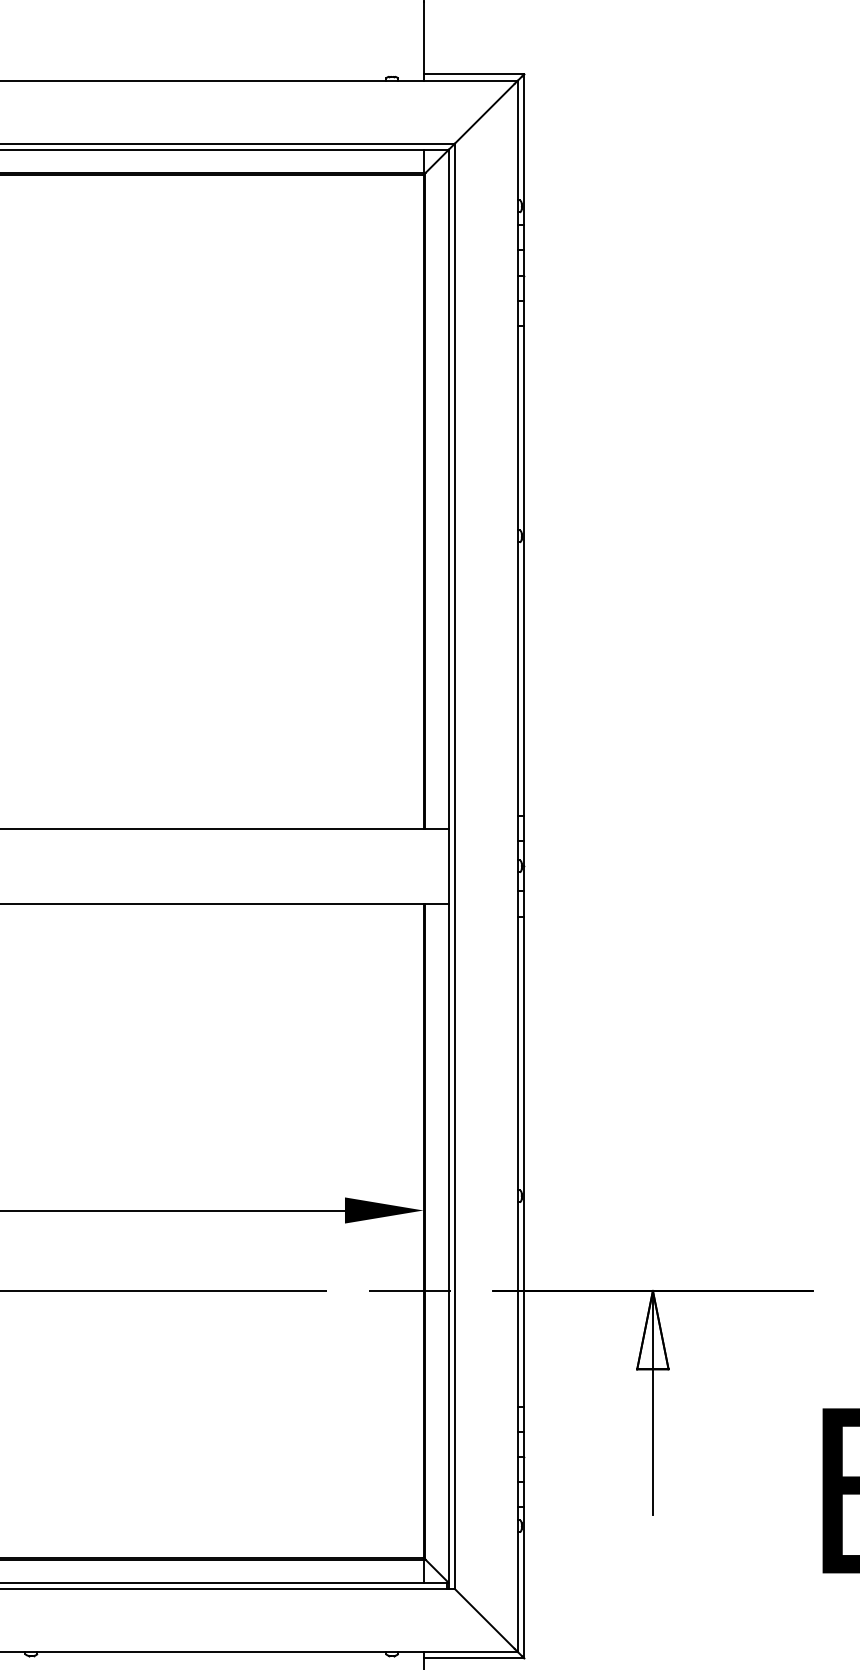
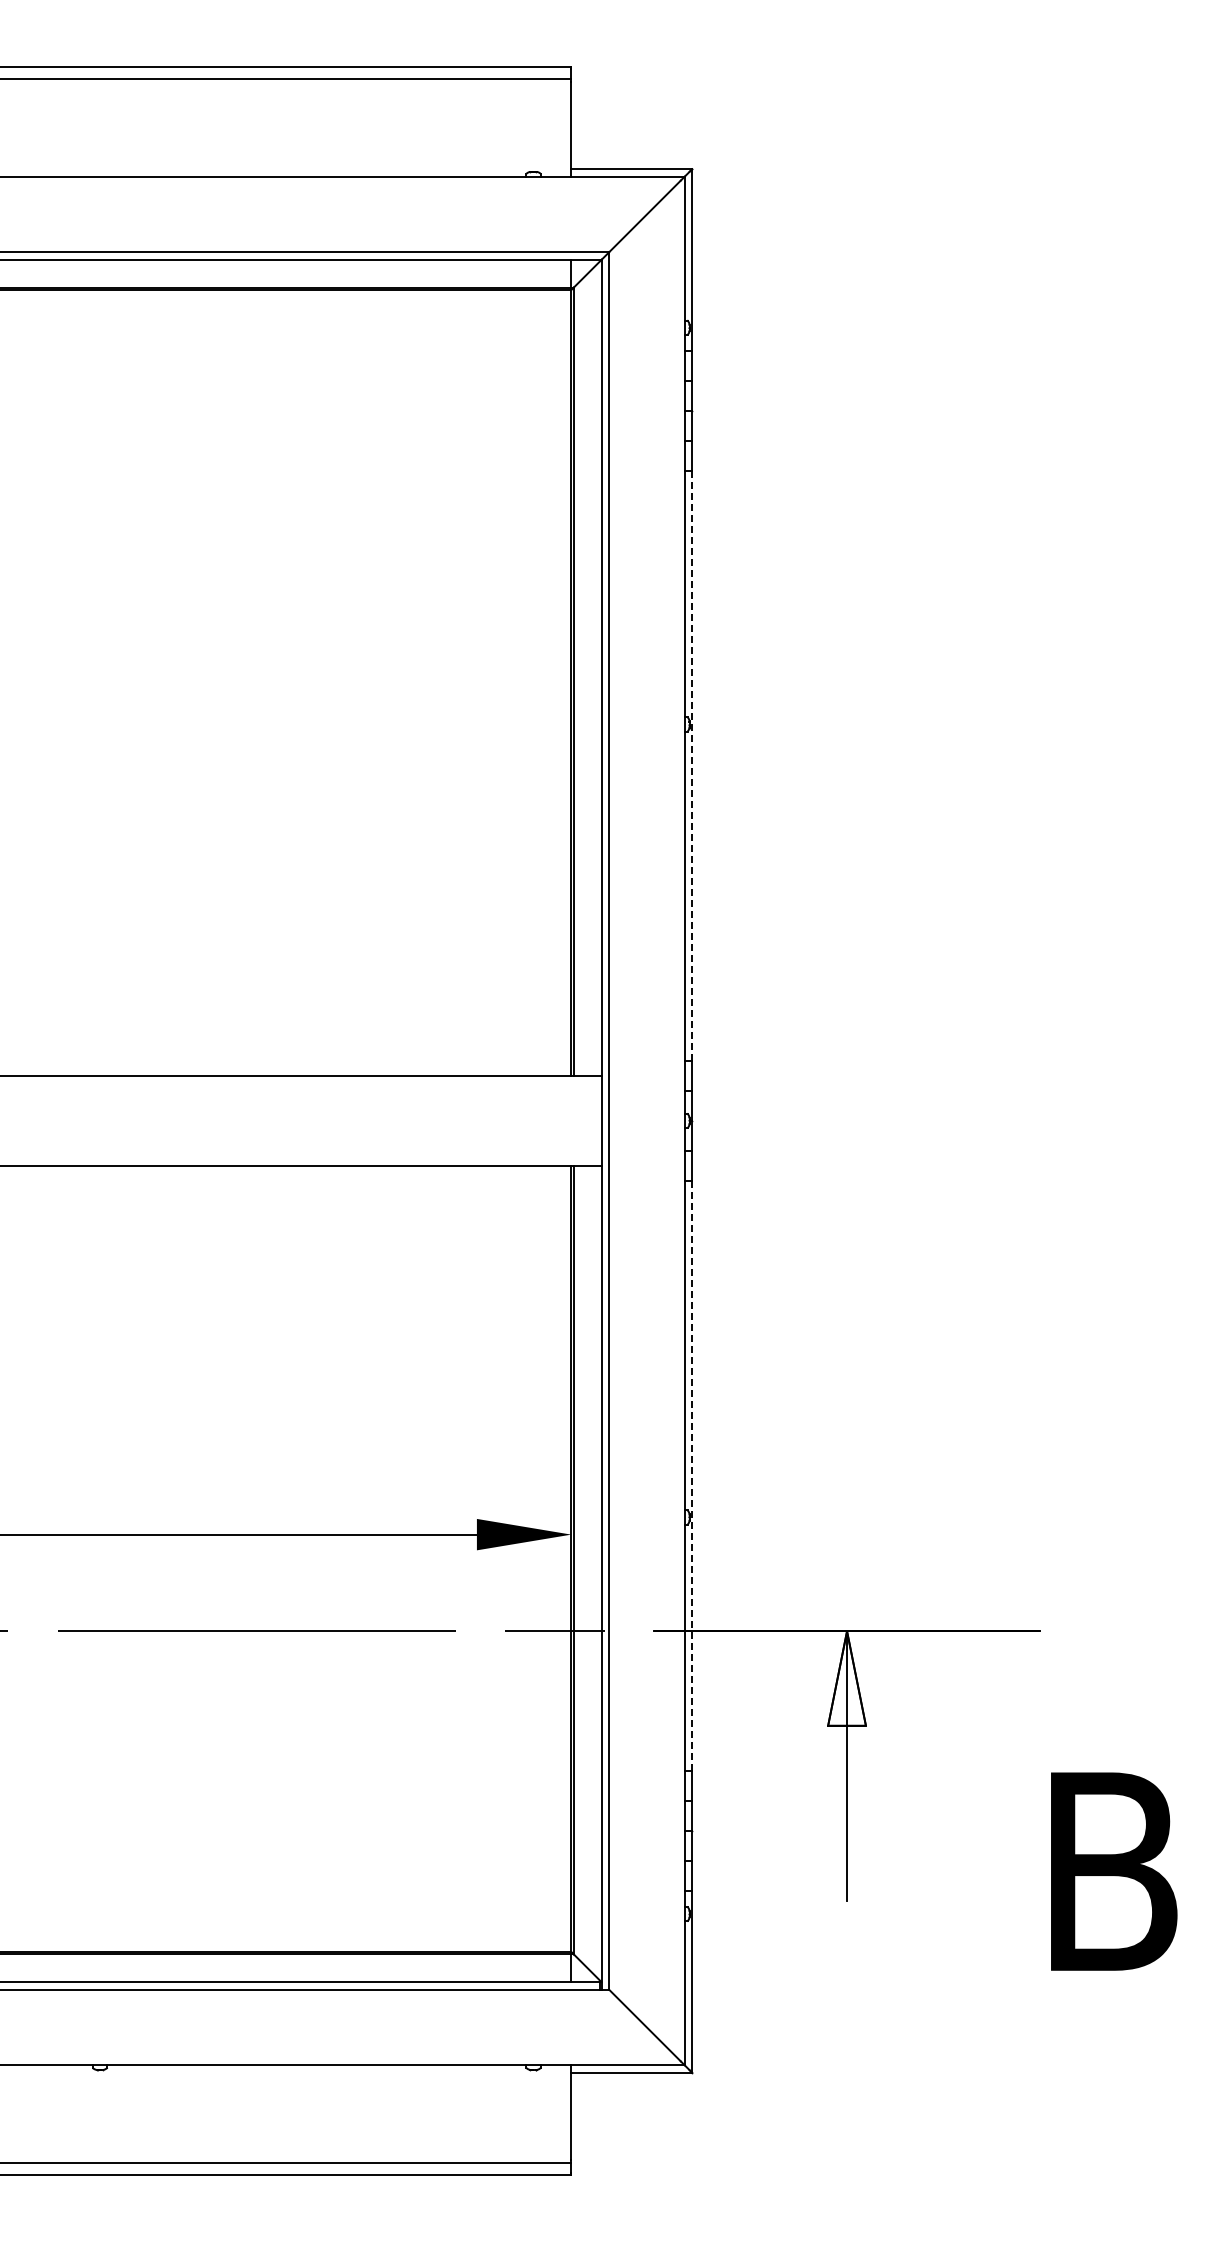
line: (524, 570) -> (692, 765), solid -> dashed
line: (524, 1162) -> (692, 1476), solid -> dashed

